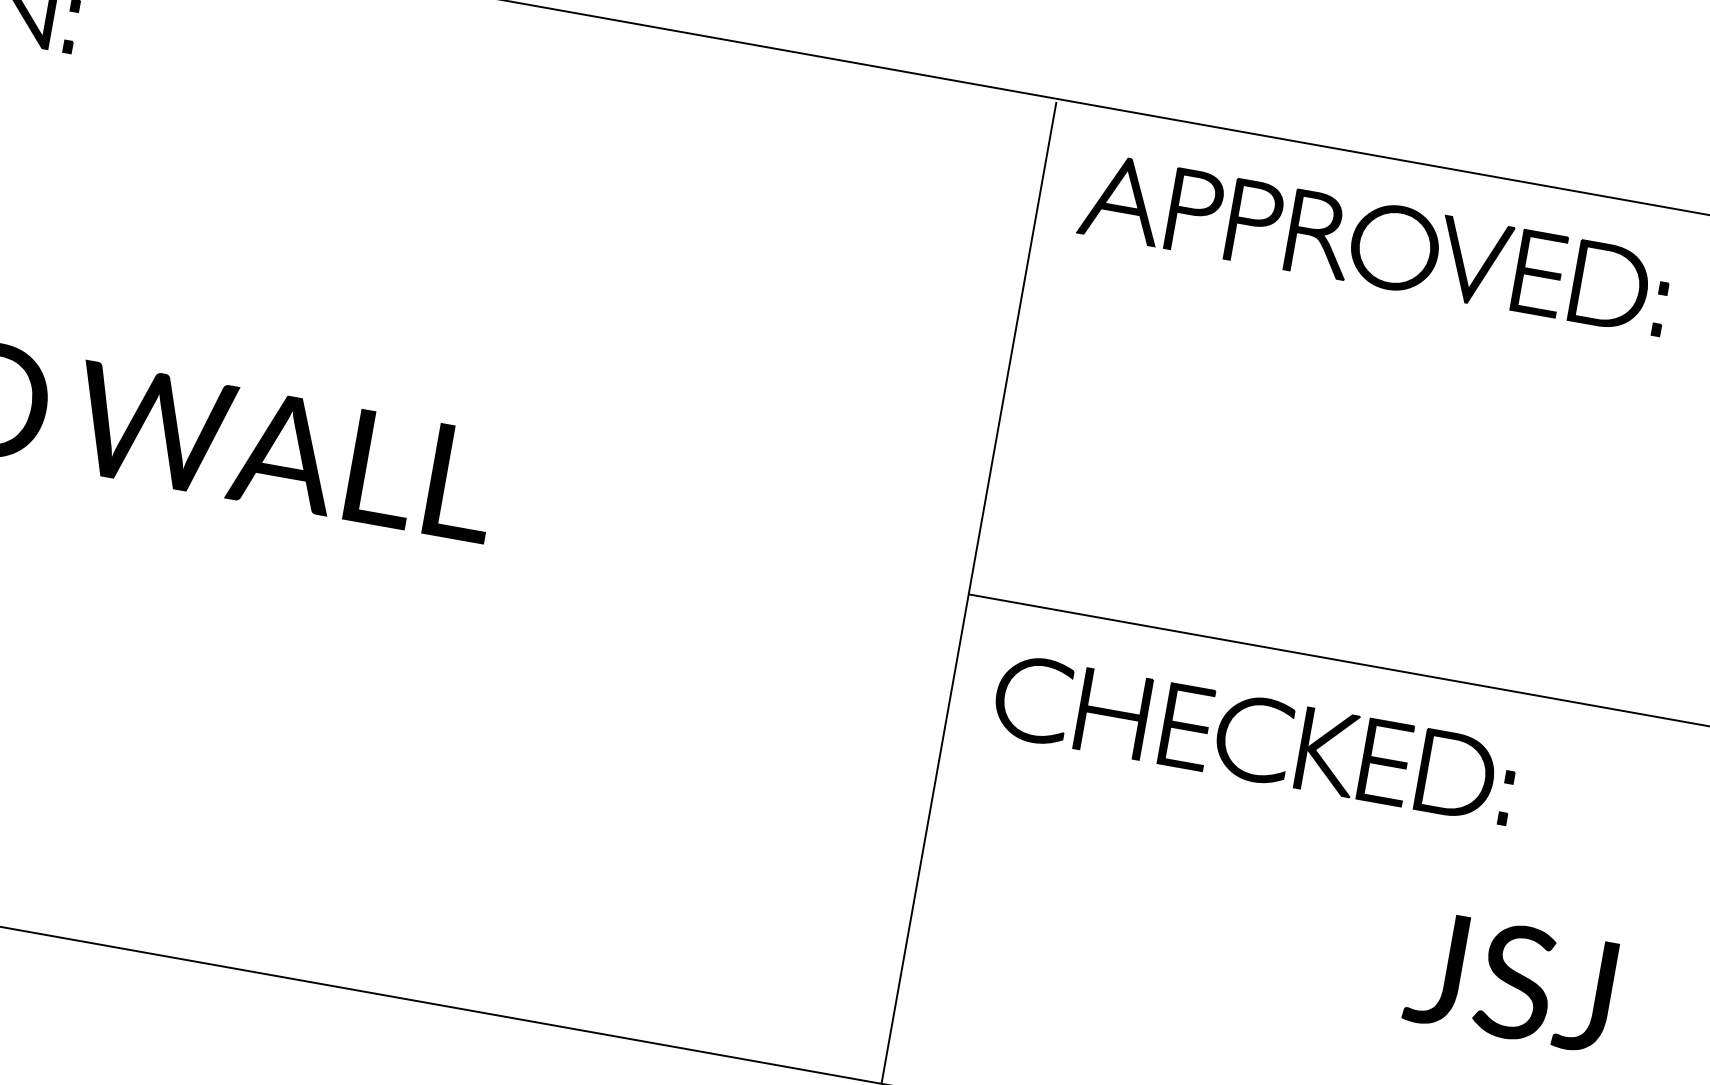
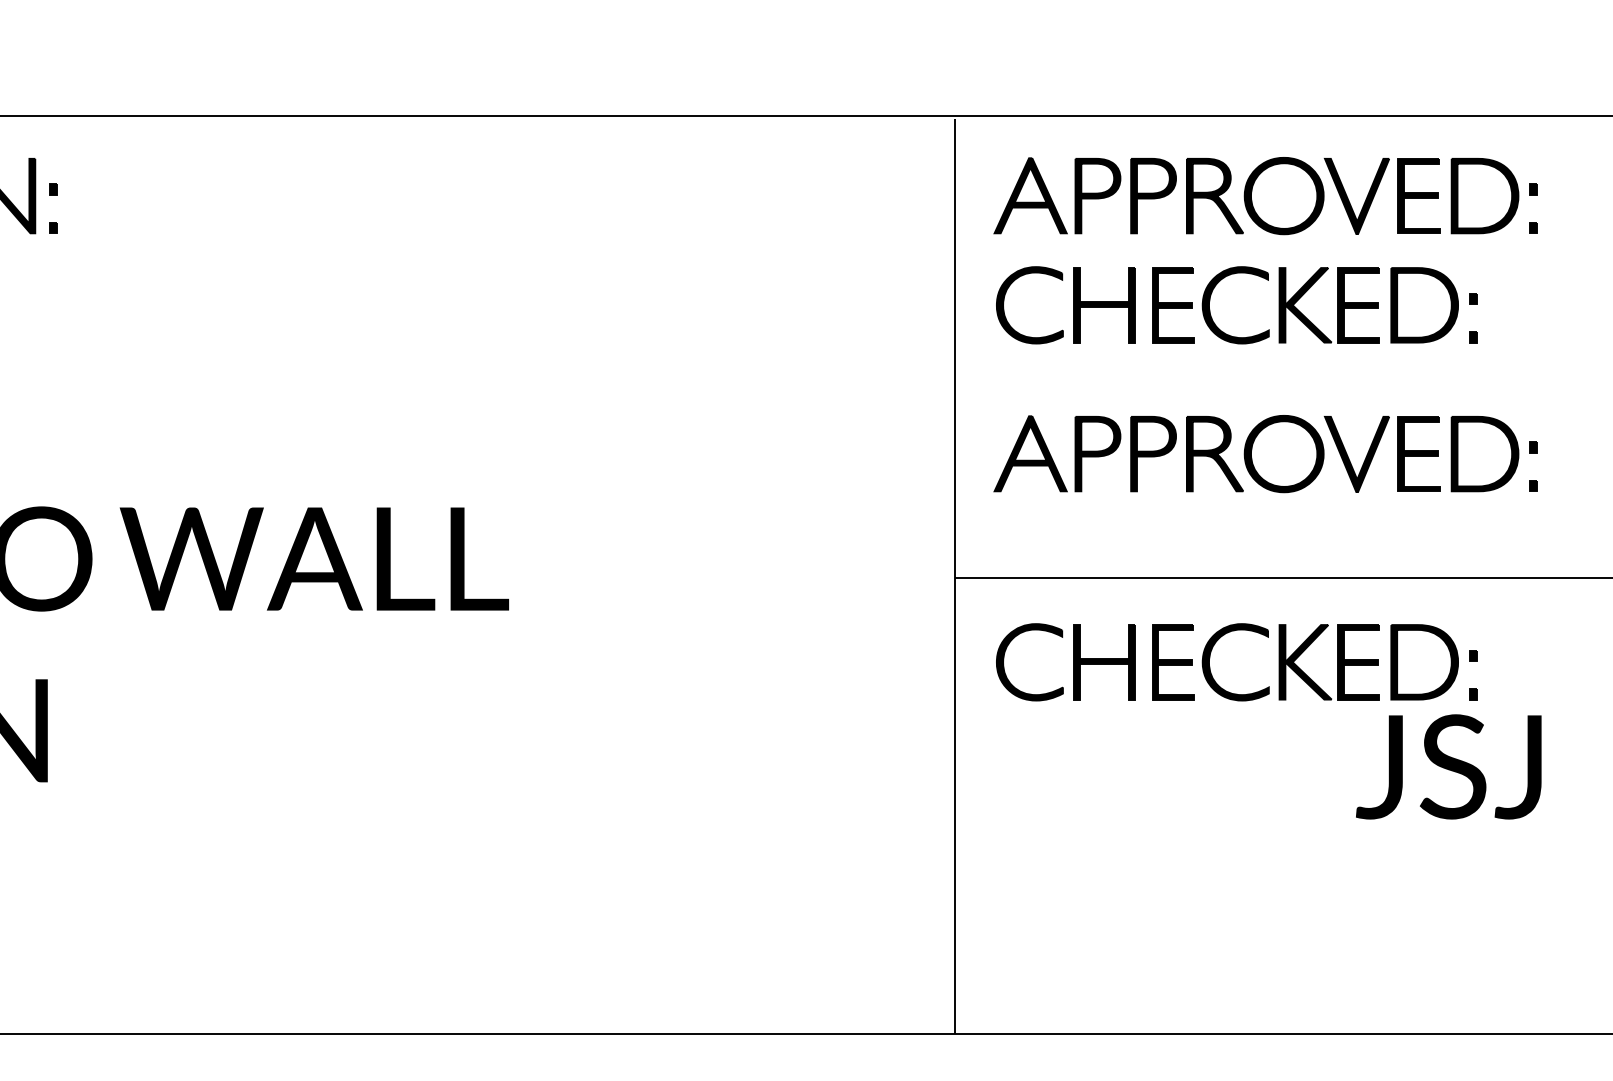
part: (1295, 347) -> (1210, 301), added
part: (1325, 521) -> (1265, 454), added
text: (1510, 980) -> (1448, 766), moved

